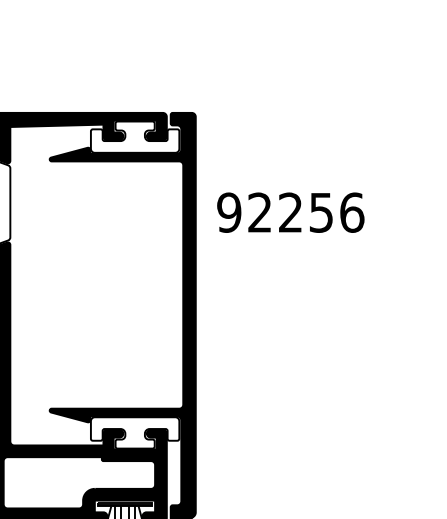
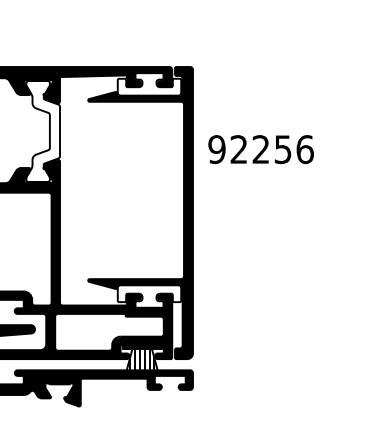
text: (289, 212) -> (260, 149), moved

